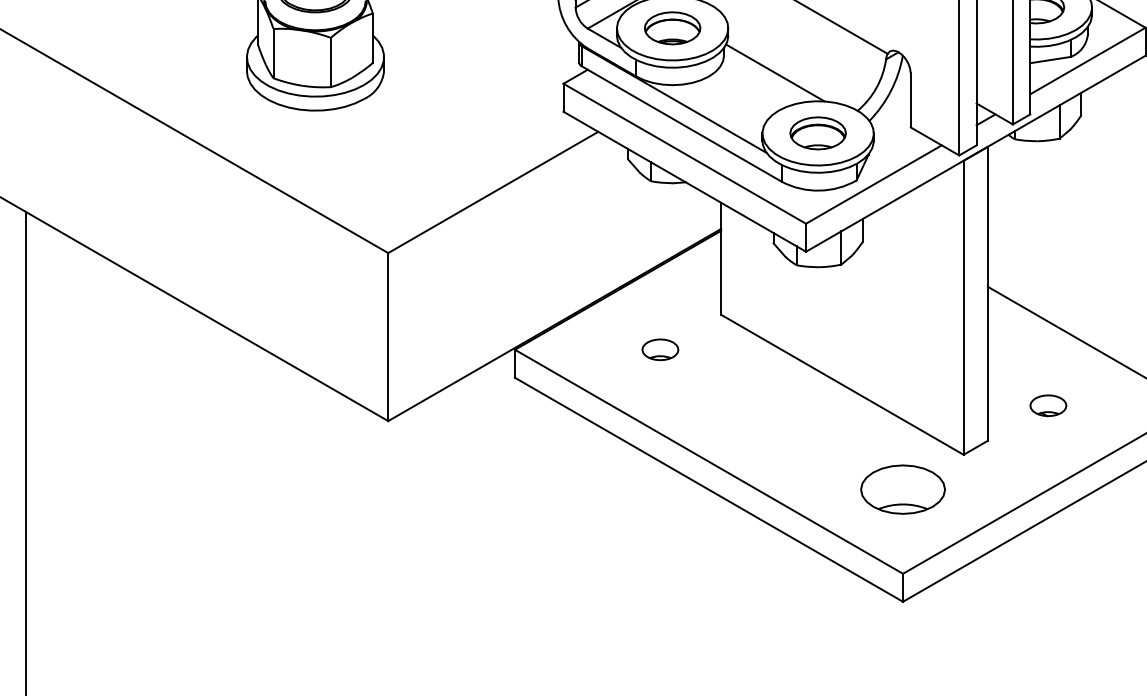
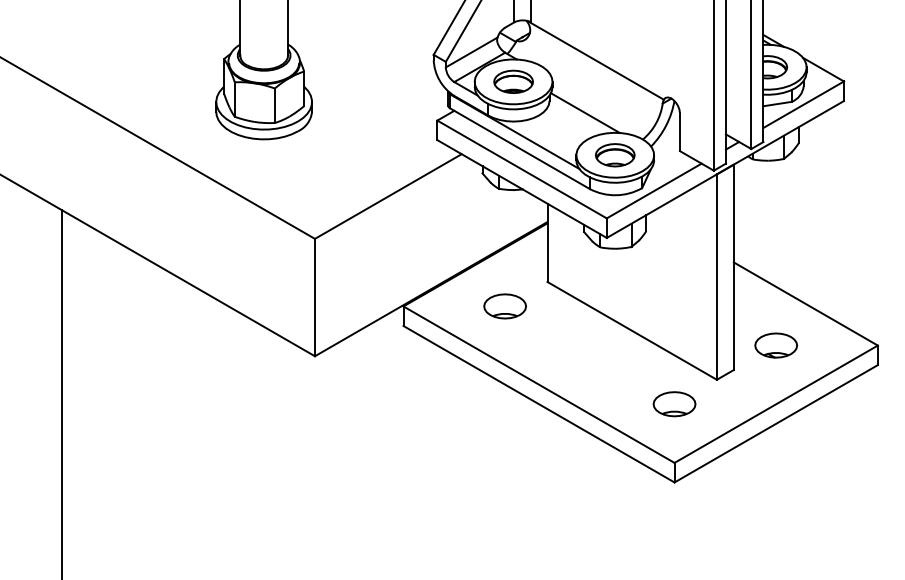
part: (659, 349) -> (504, 306), size x1.67
part: (1047, 405) -> (775, 345), size x1.67
part: (902, 490) -> (674, 404), size x0.71

